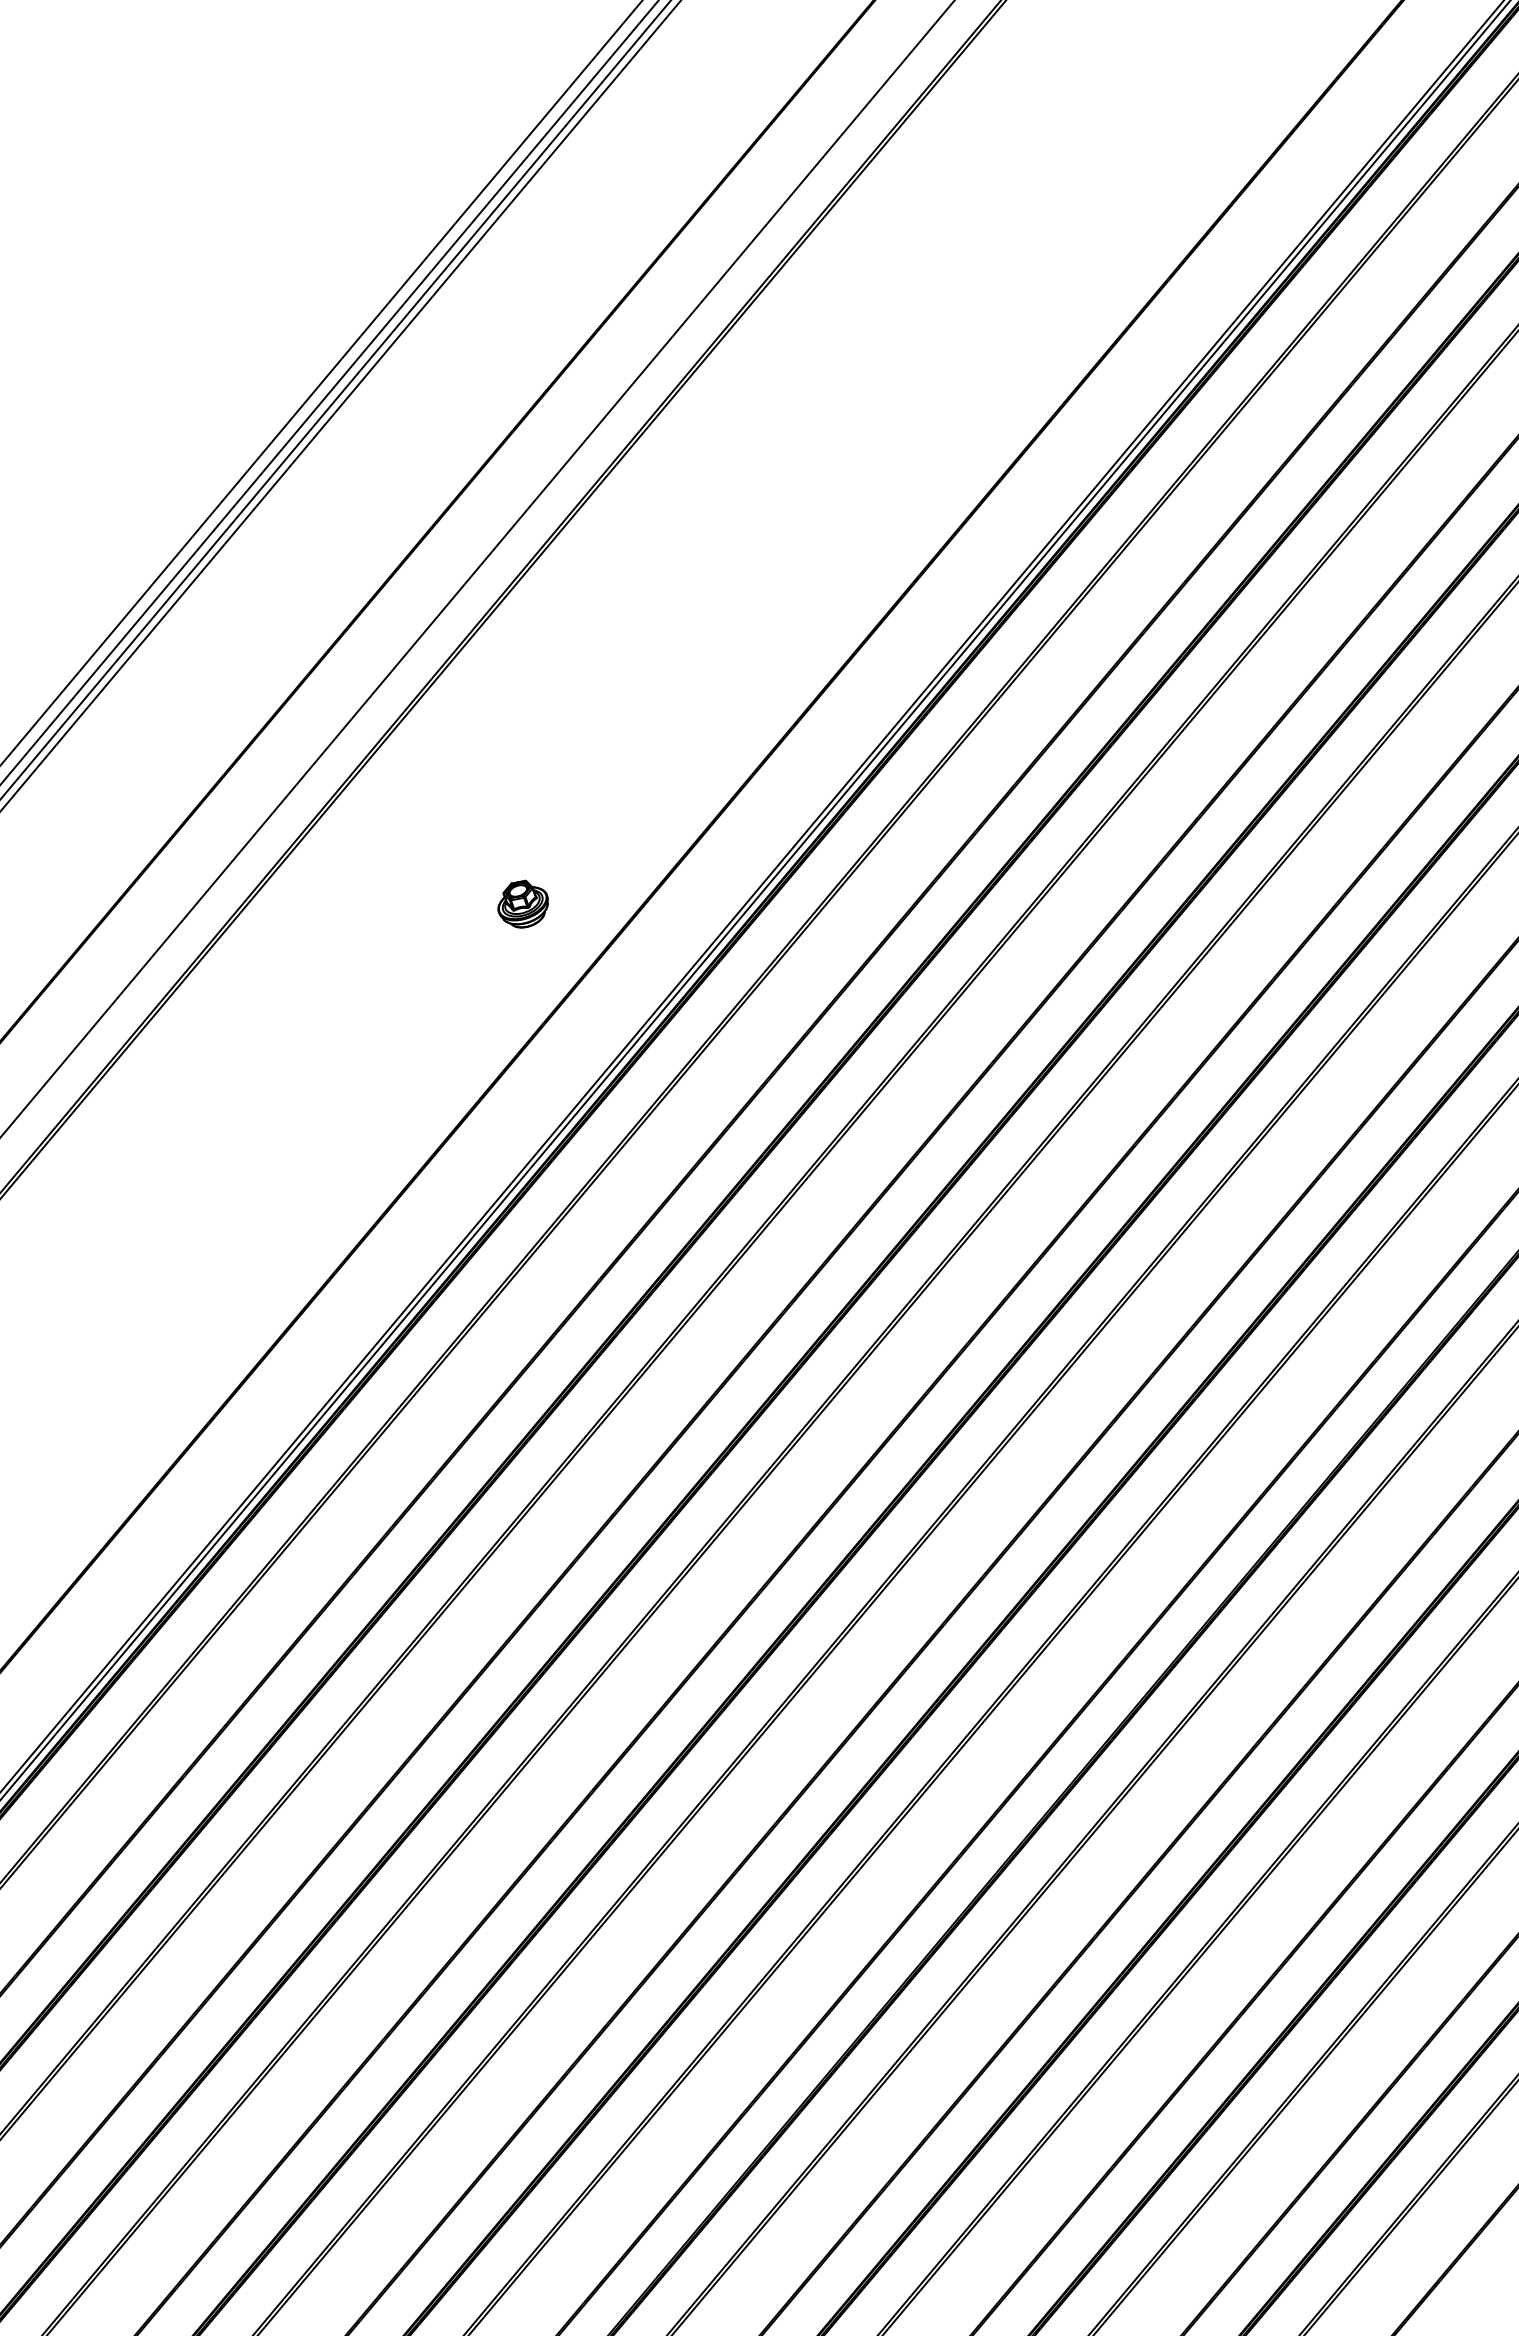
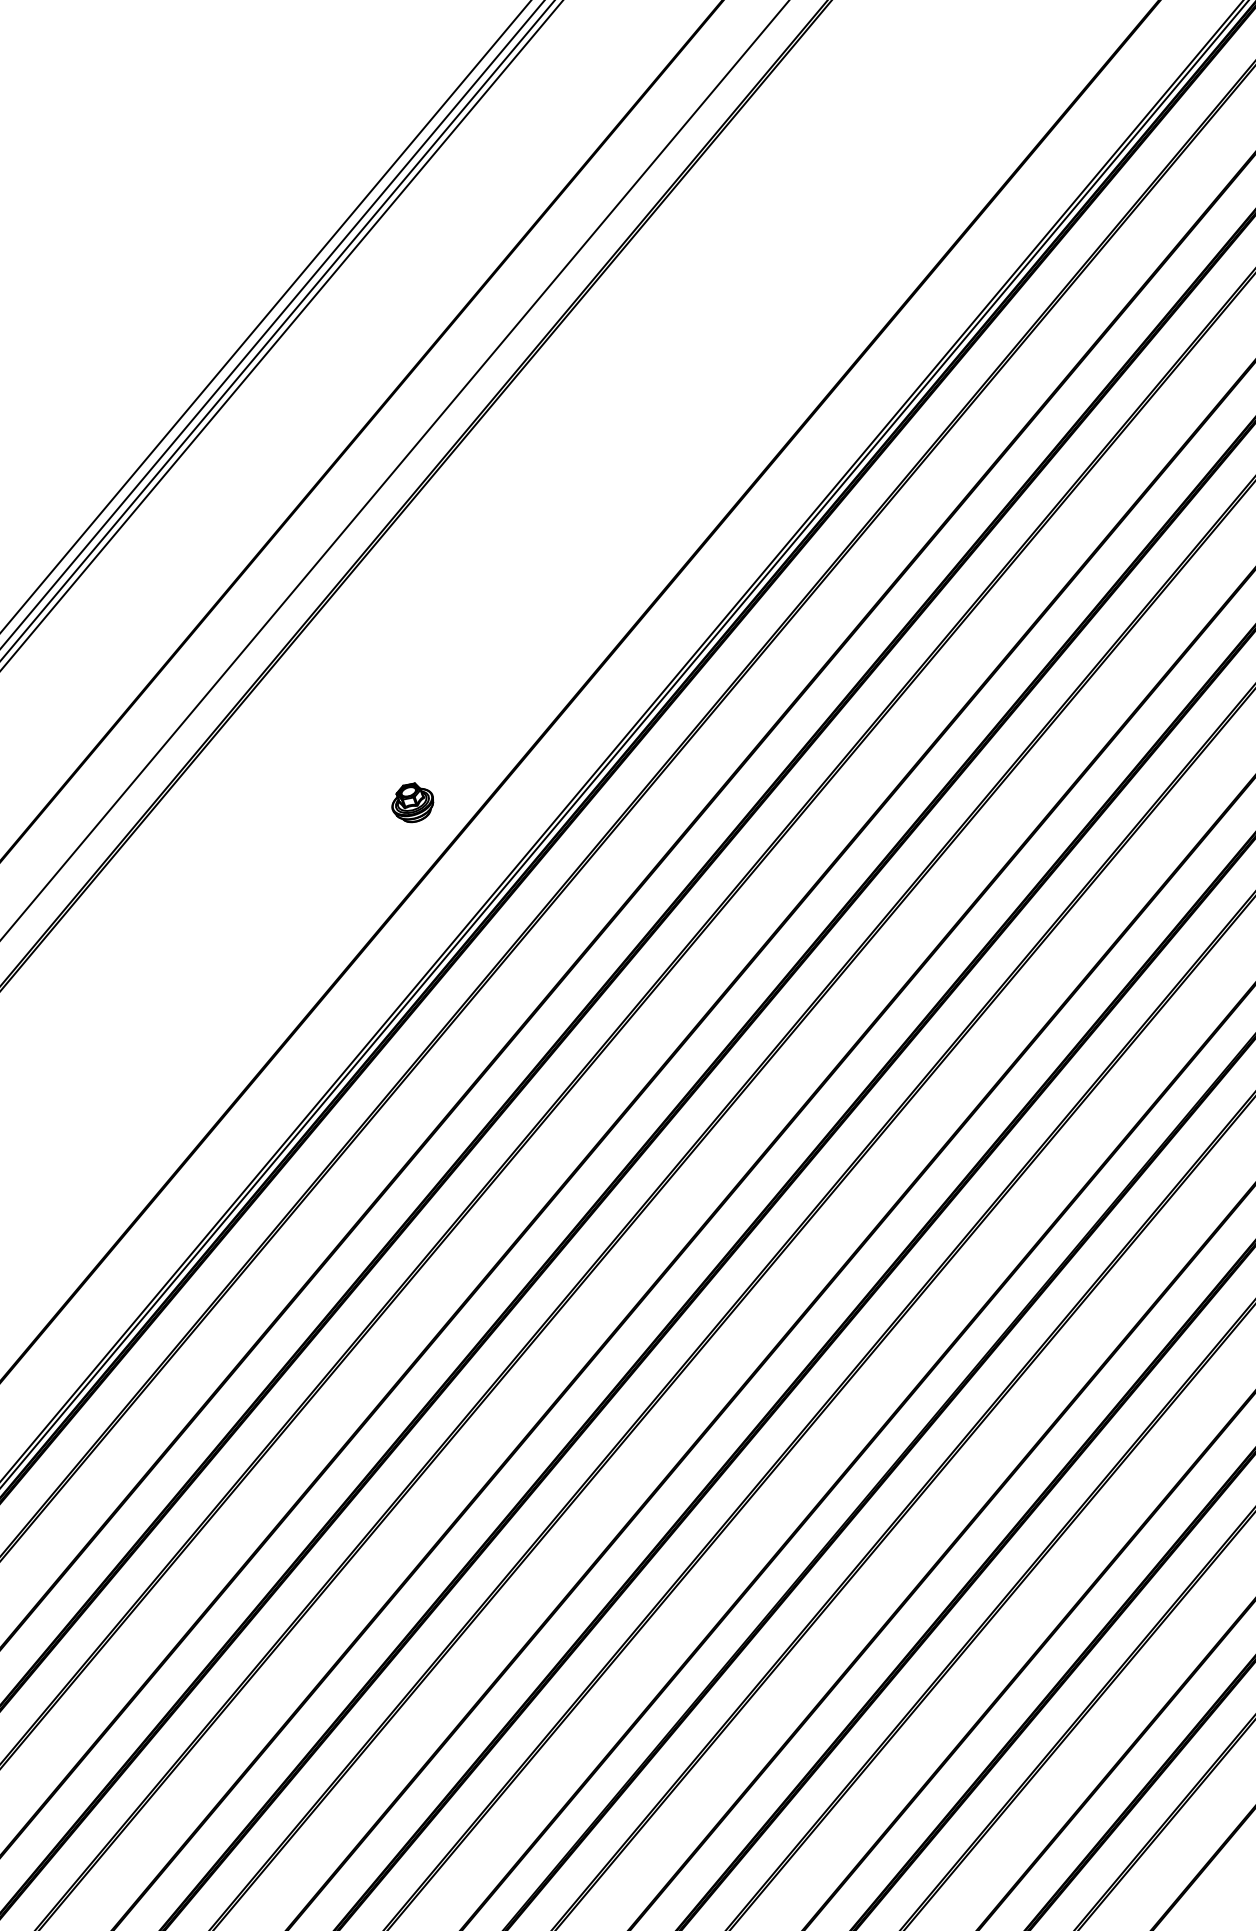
part: (522, 903) -> (412, 802), moved

